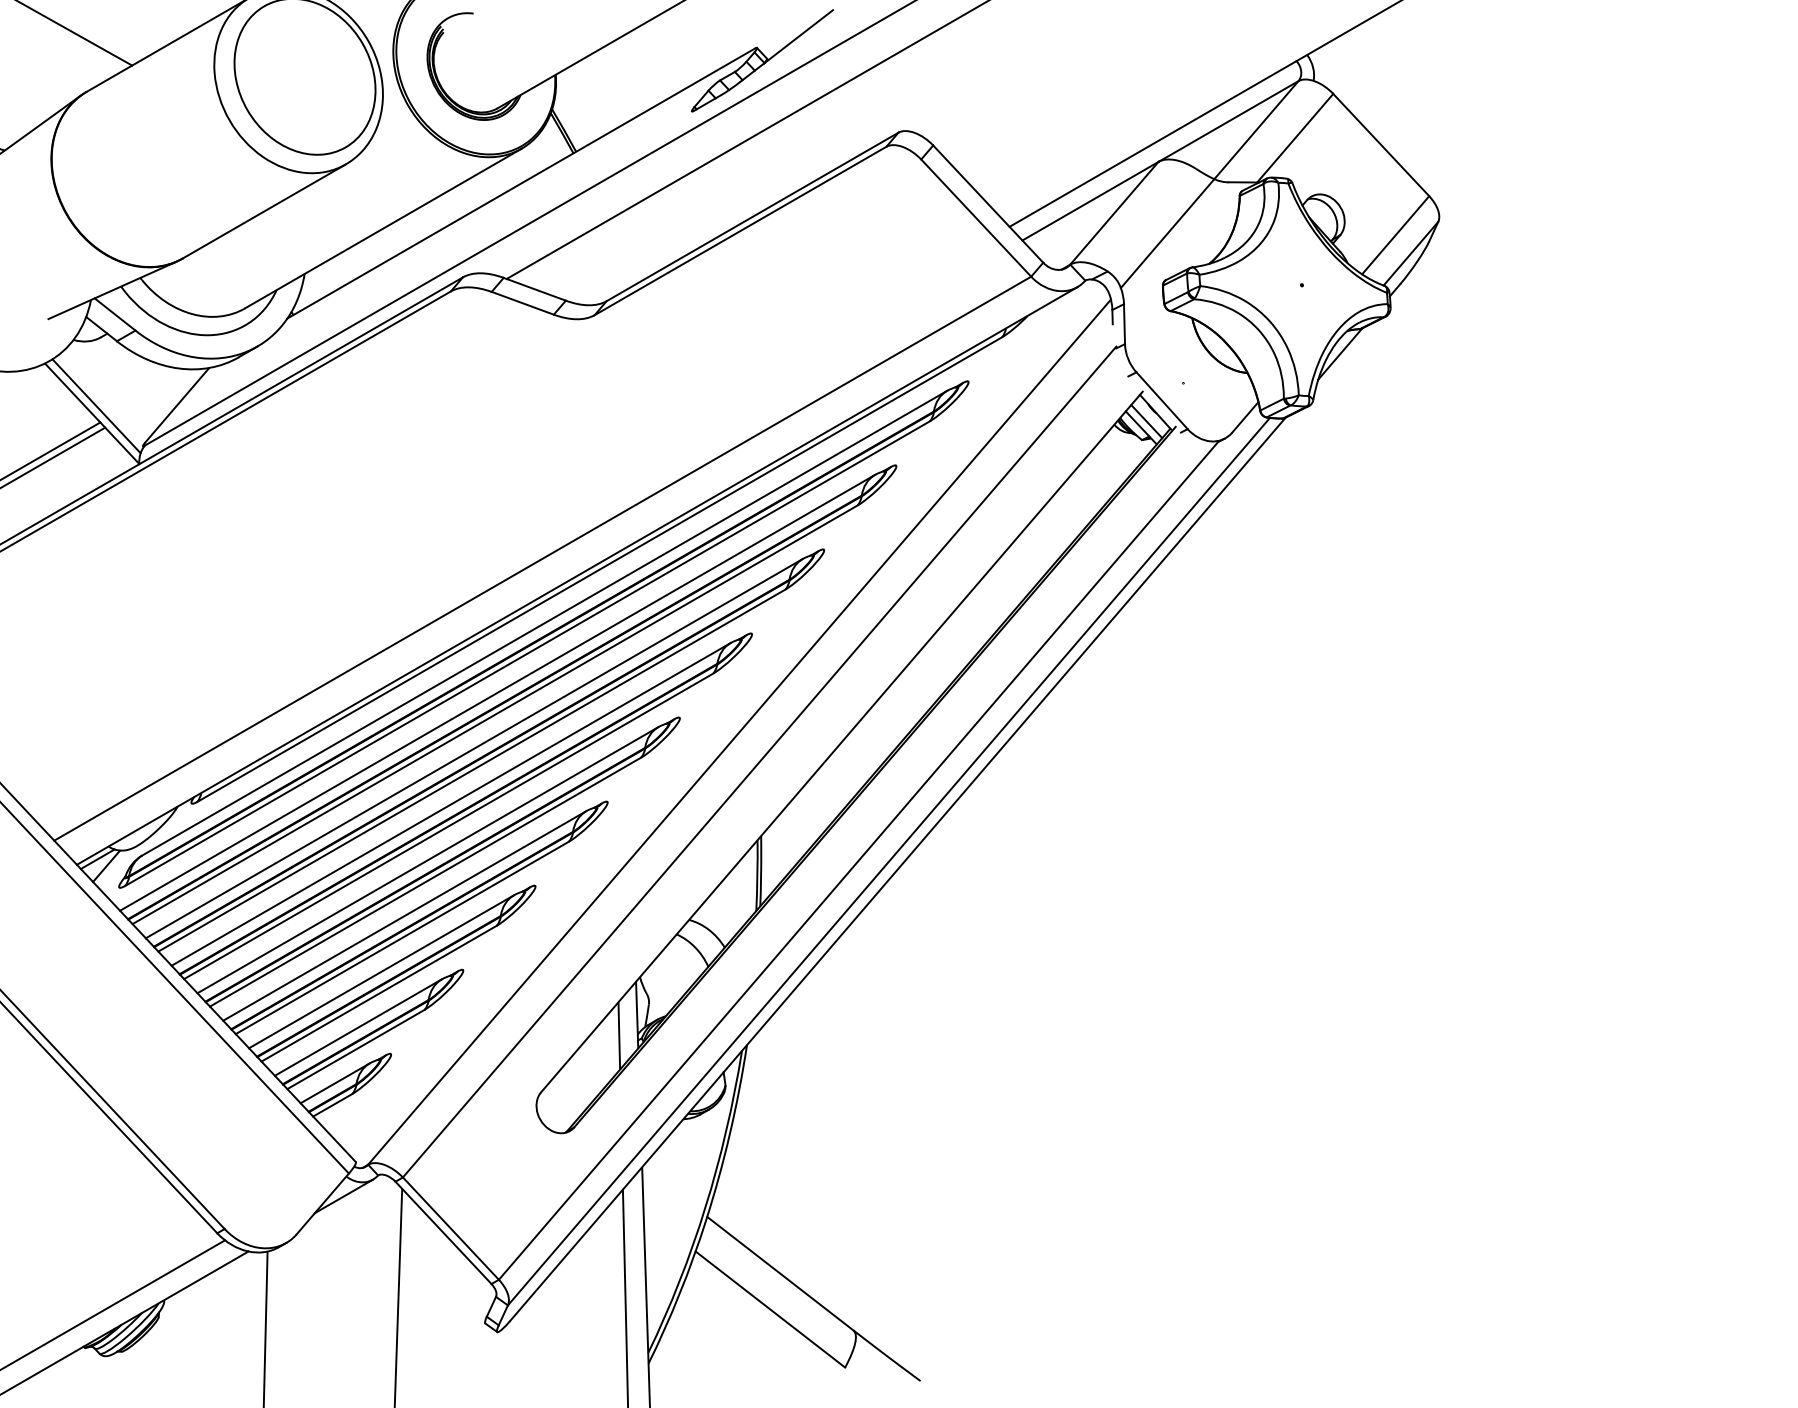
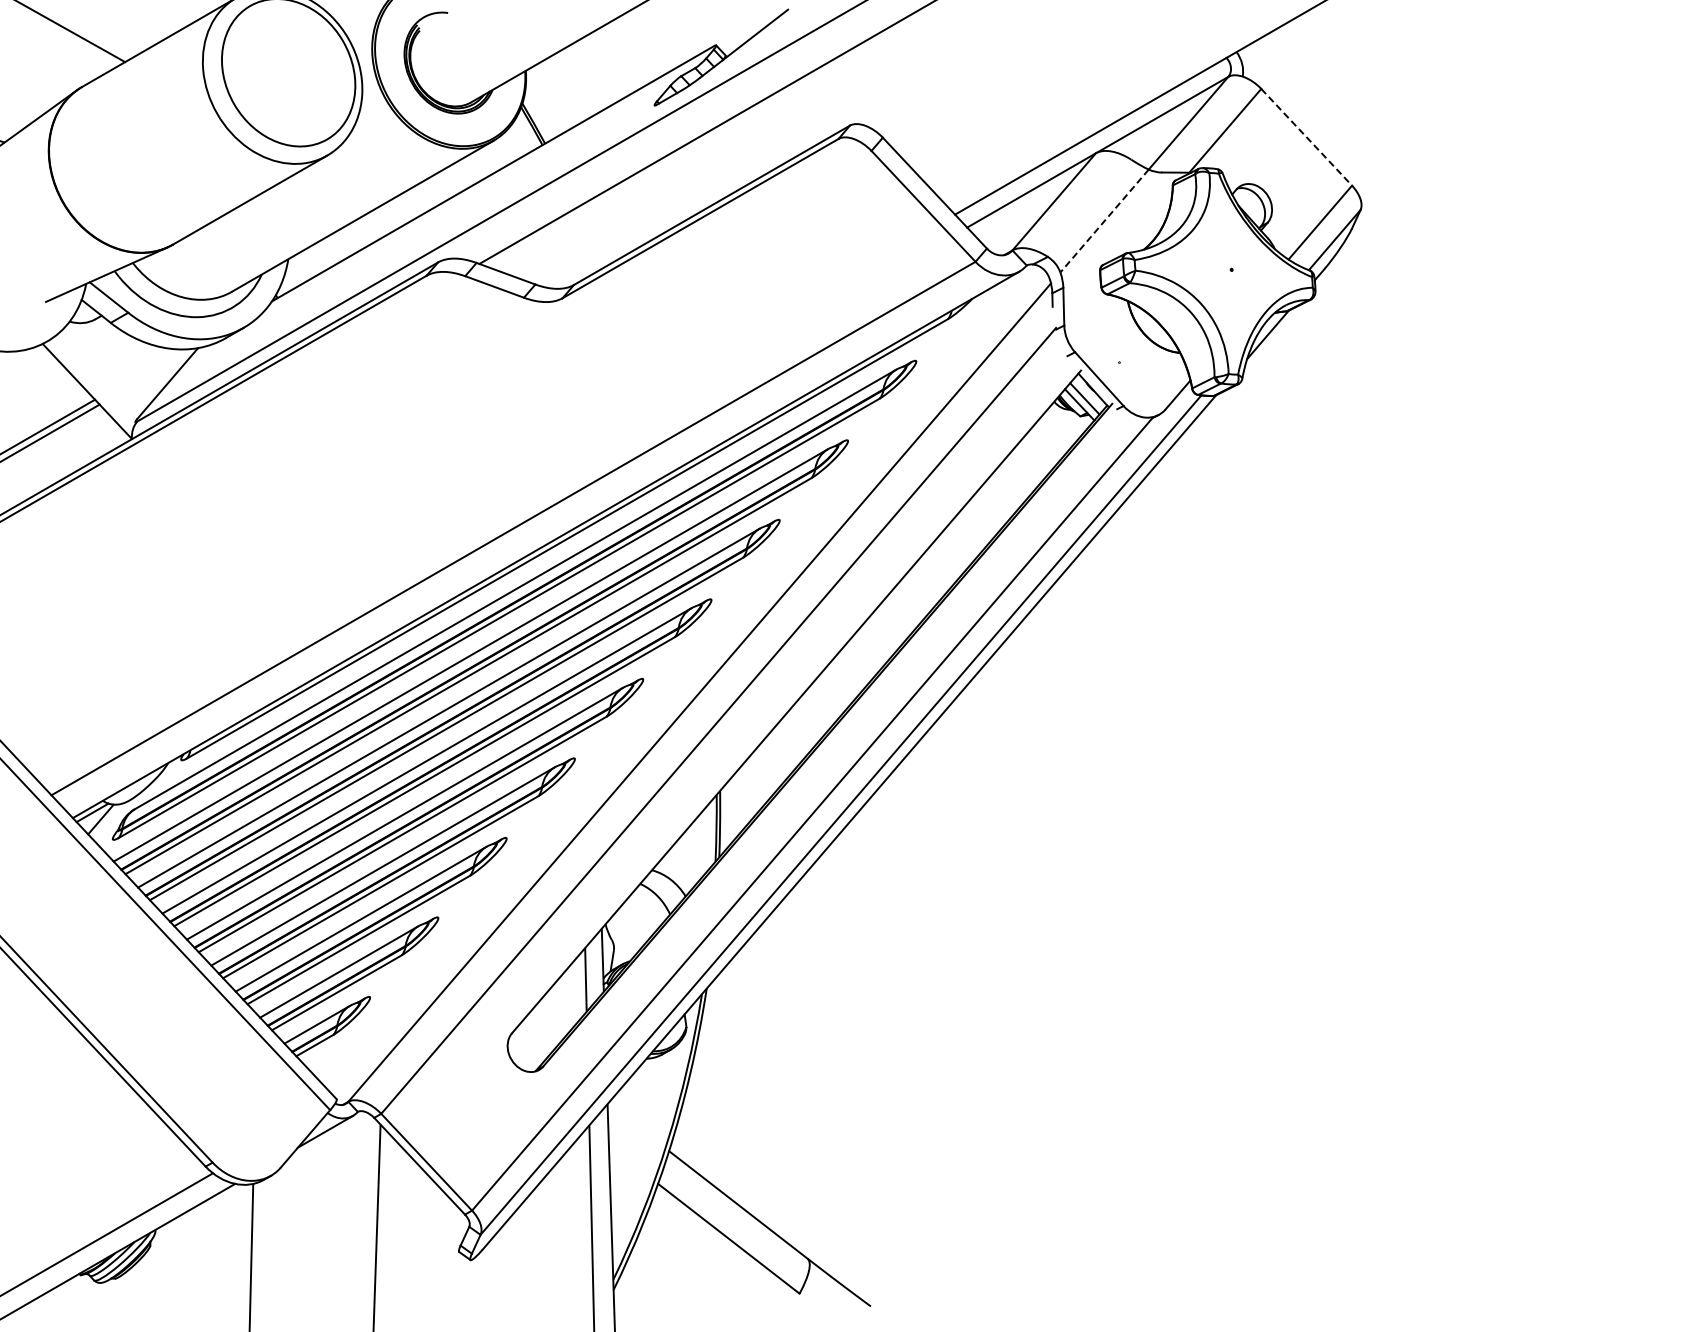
line: (1382, 145) -> (1307, 137), solid -> dashed
line: (1167, 234) -> (1104, 221), solid -> dashed
line: (96, 405) -> (91, 383), removed

